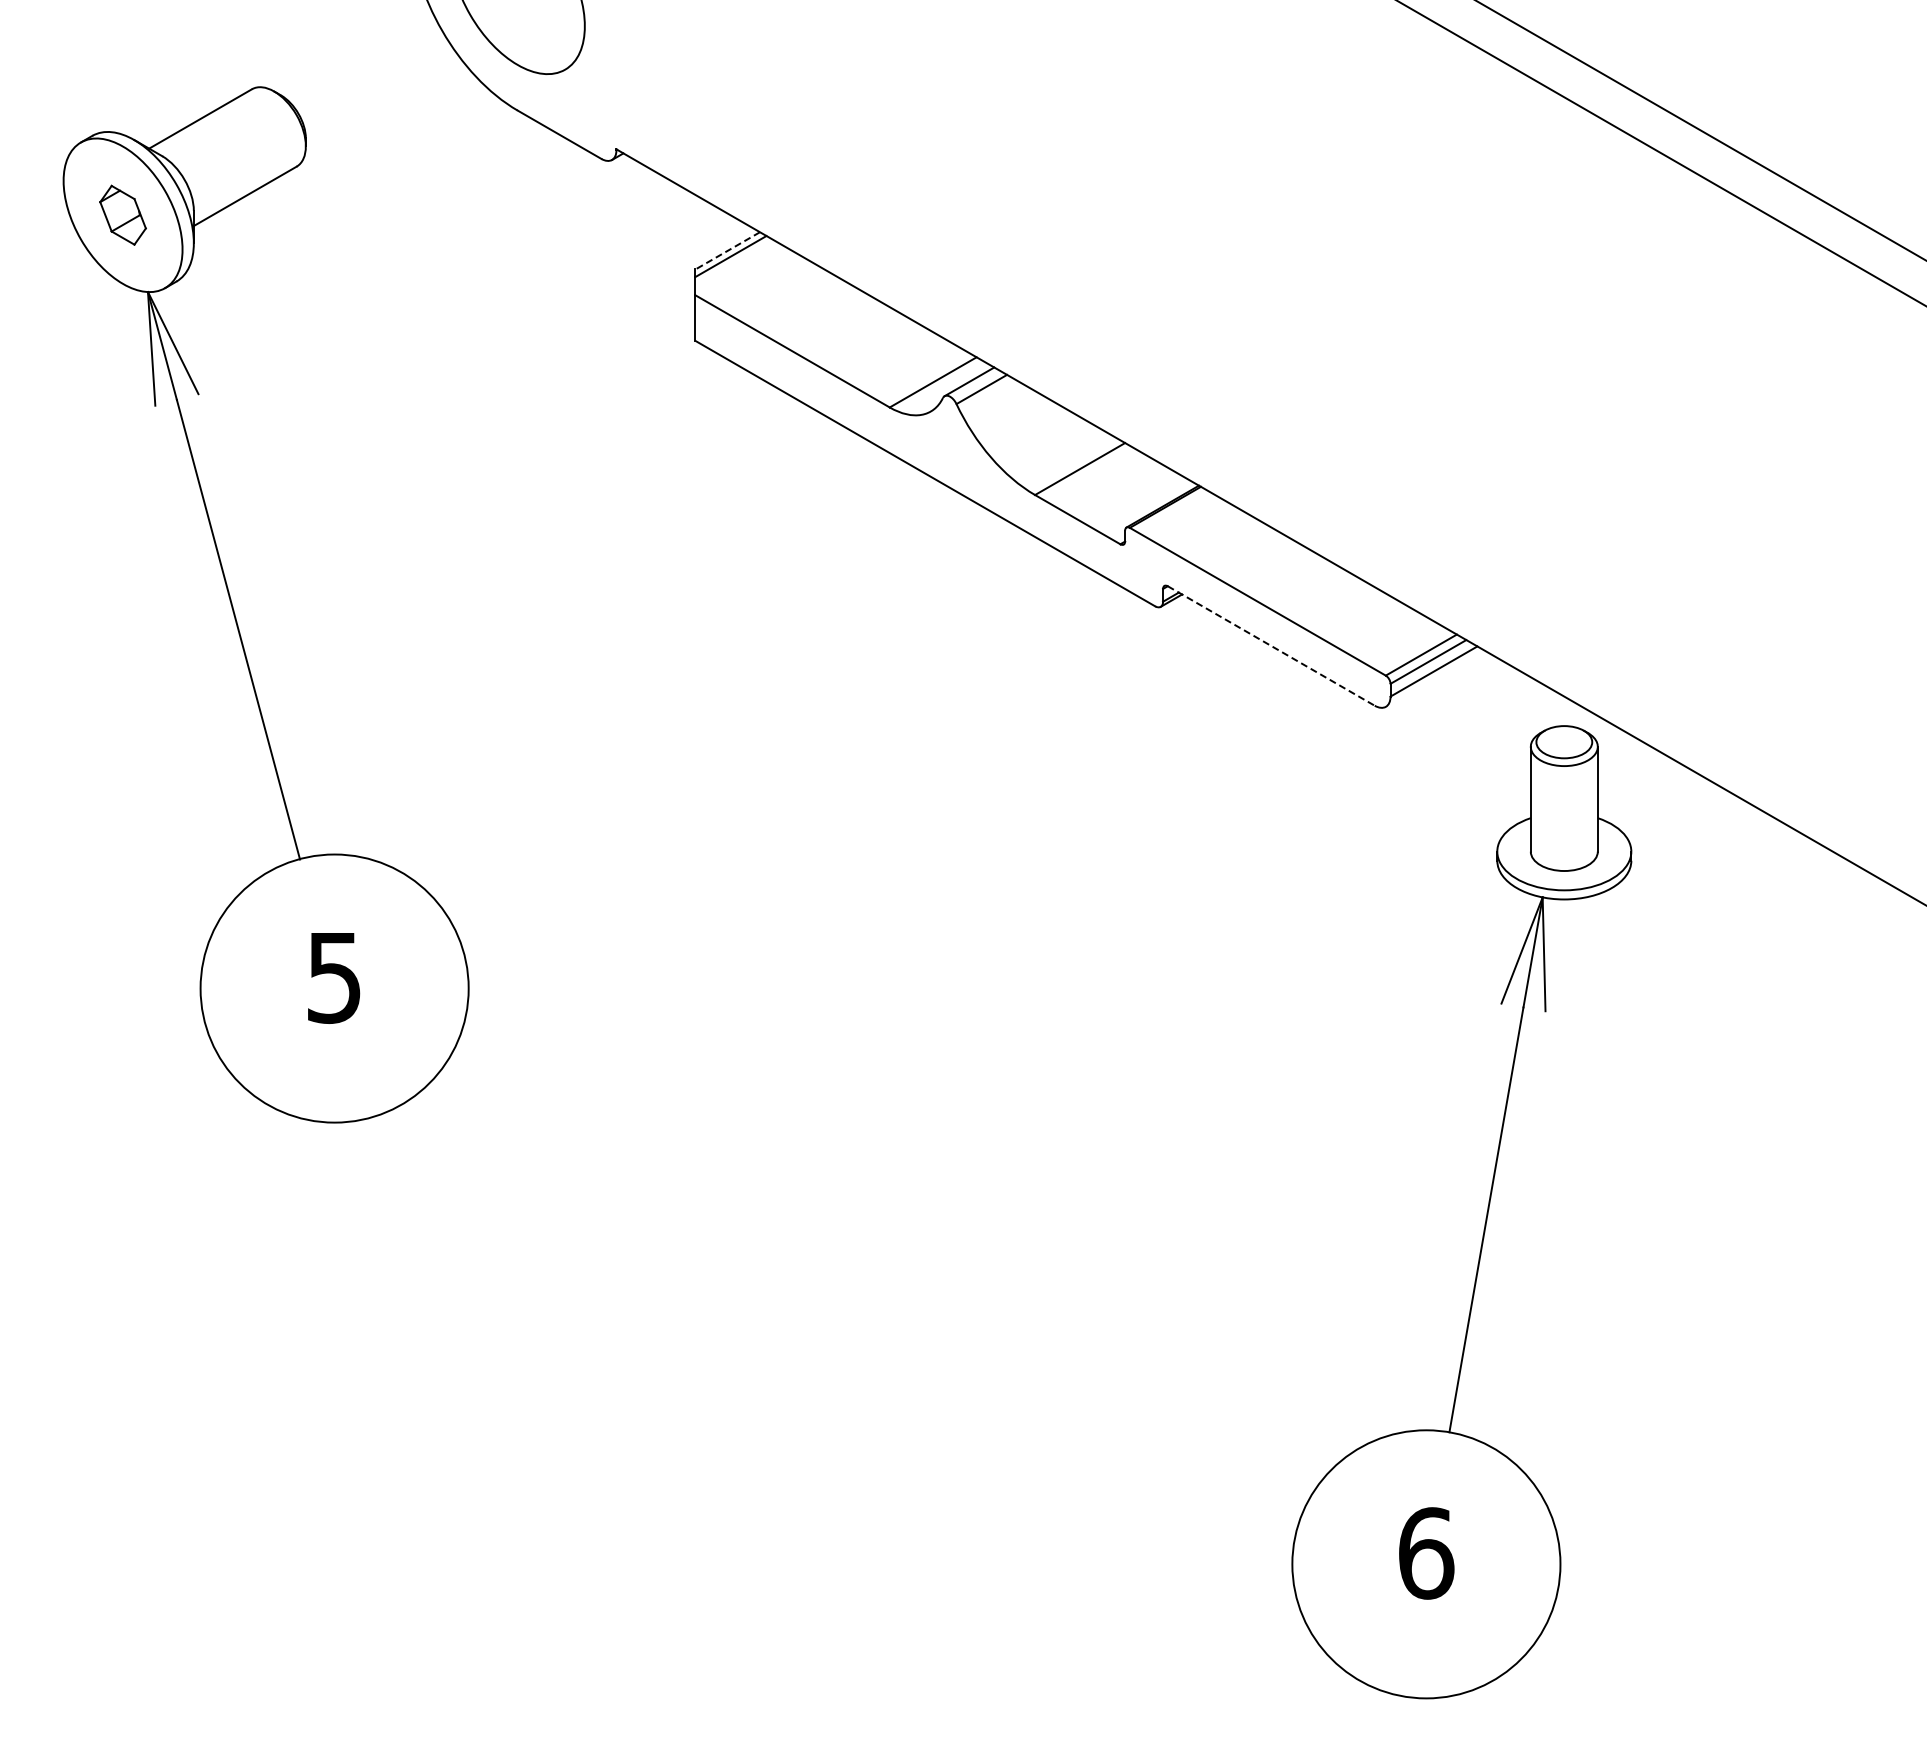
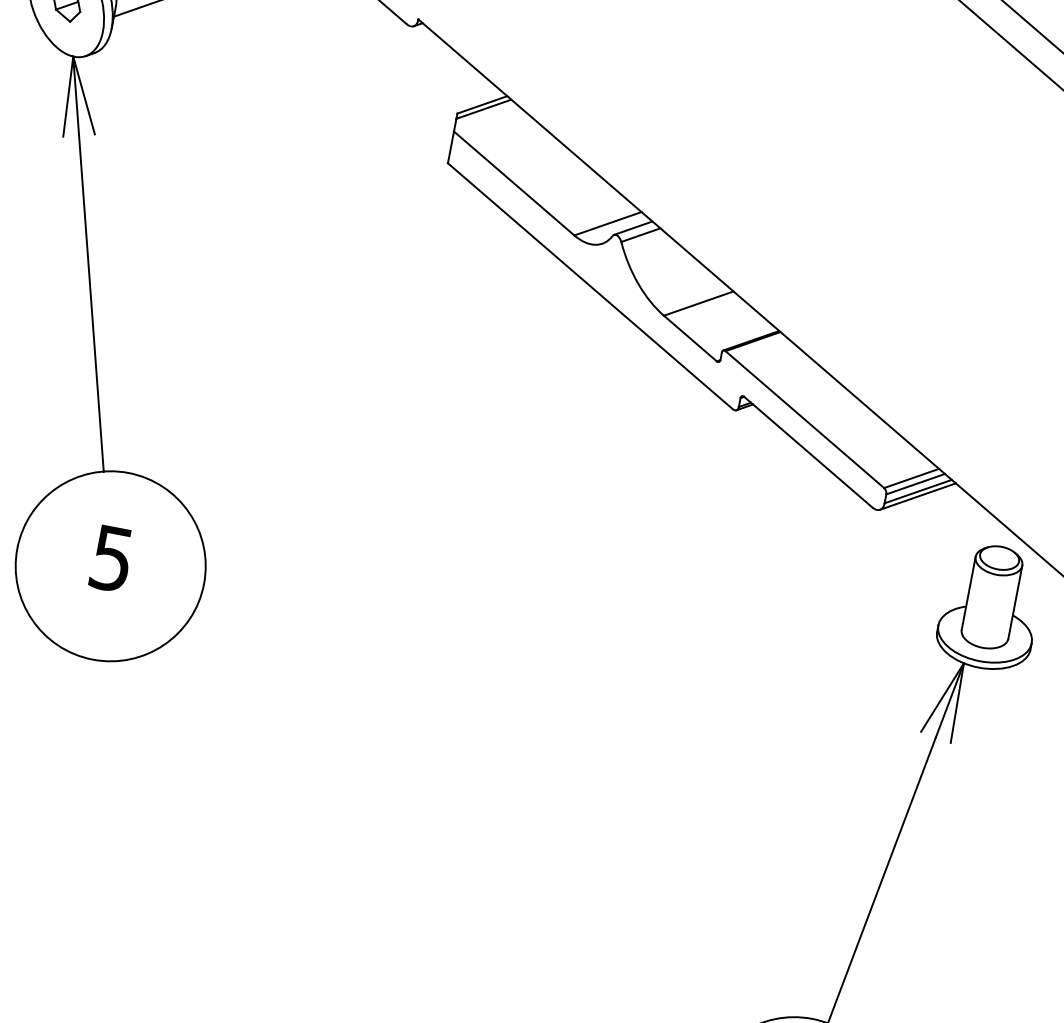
line: (727, 251) -> (482, 105), dashed -> solid
line: (1271, 646) -> (808, 452), dashed -> solid
line: (1434, 678) -> (917, 496), added

